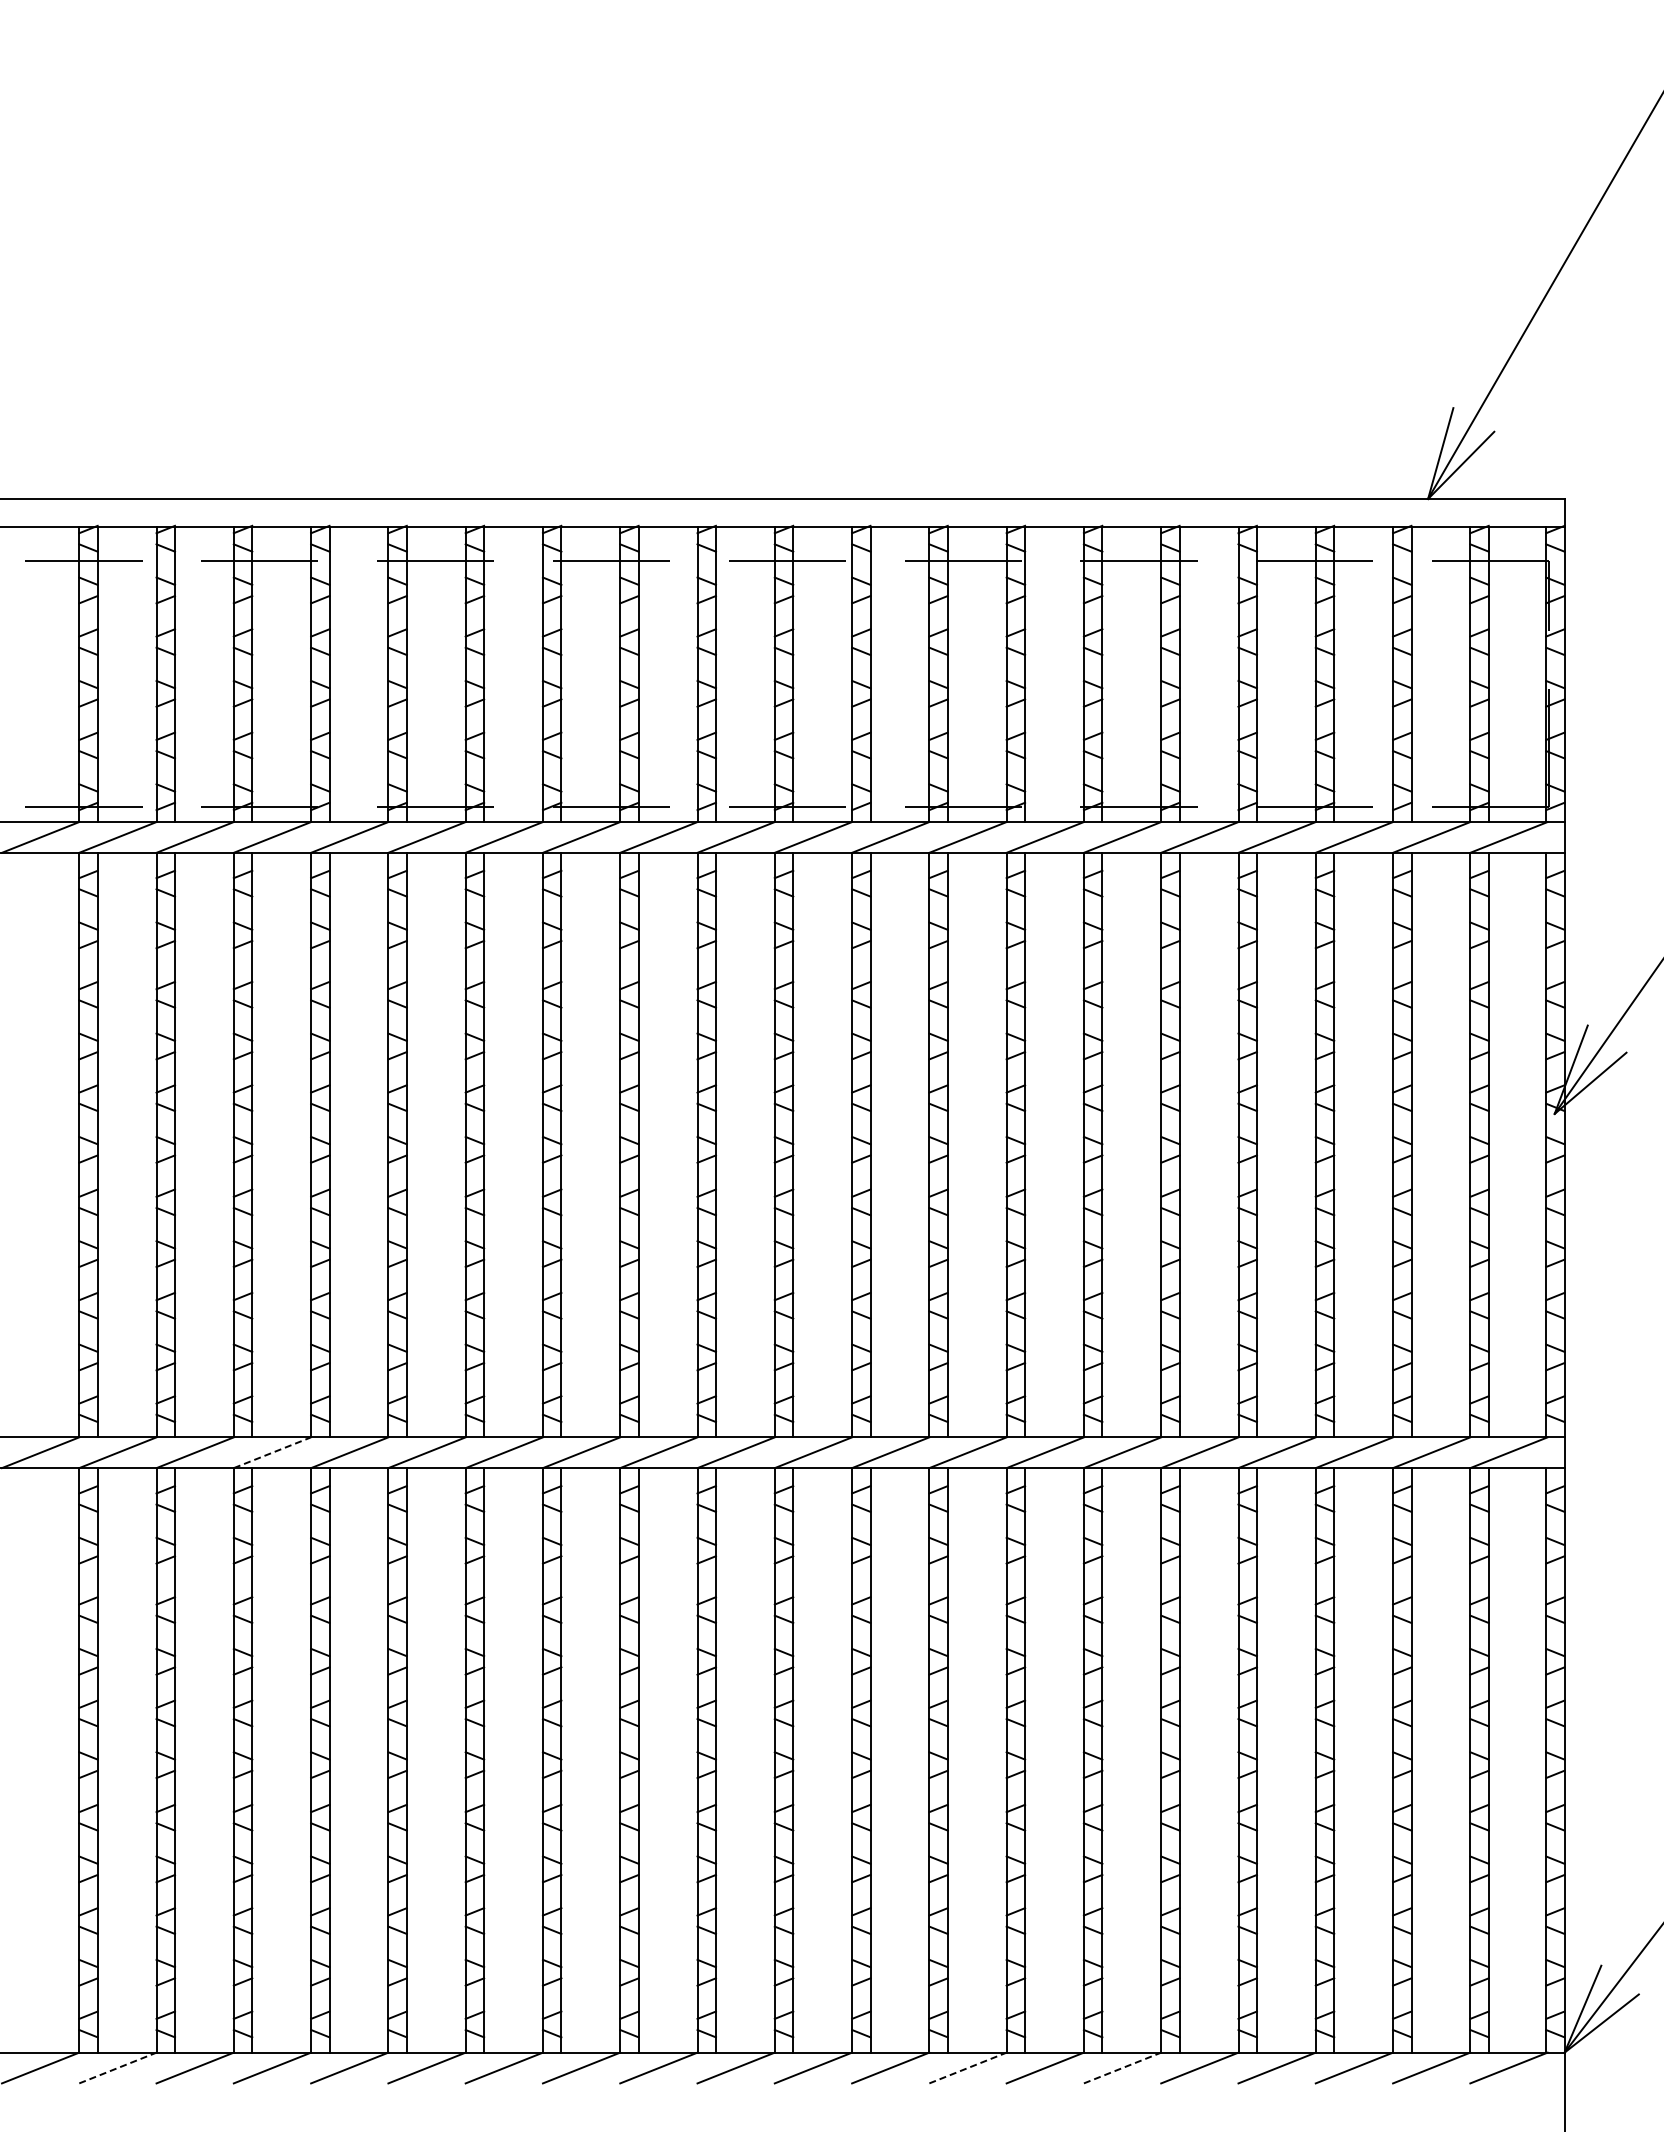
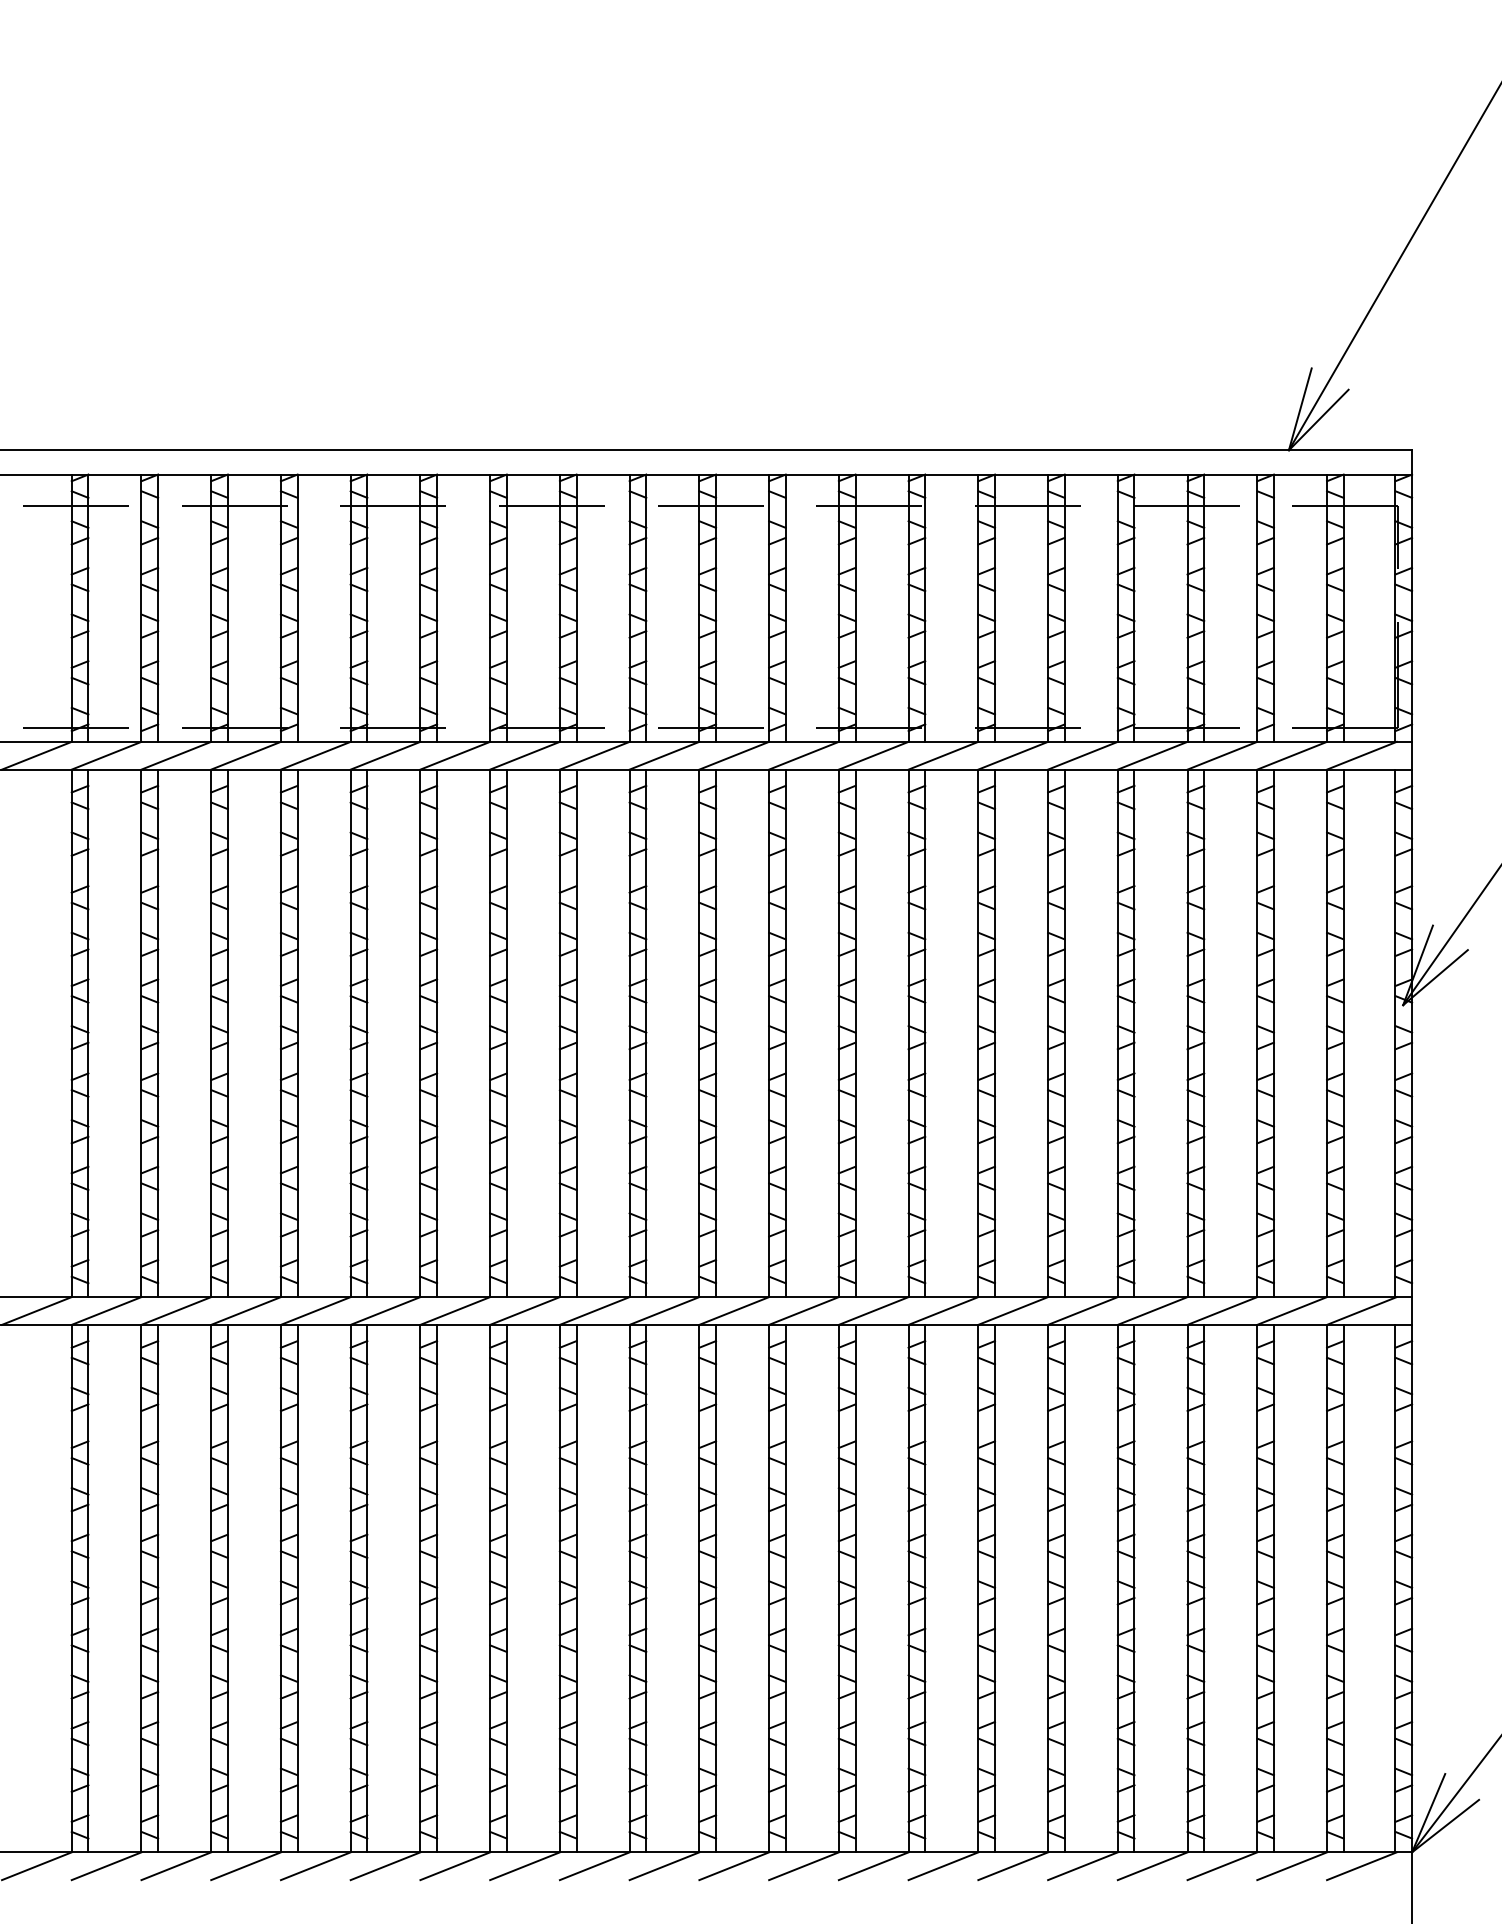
line: (272, 1452) -> (246, 1310), dashed -> solid
line: (117, 2068) -> (106, 1866), dashed -> solid
line: (968, 2068) -> (874, 1866), dashed -> solid
line: (1122, 2068) -> (1013, 1866), dashed -> solid

